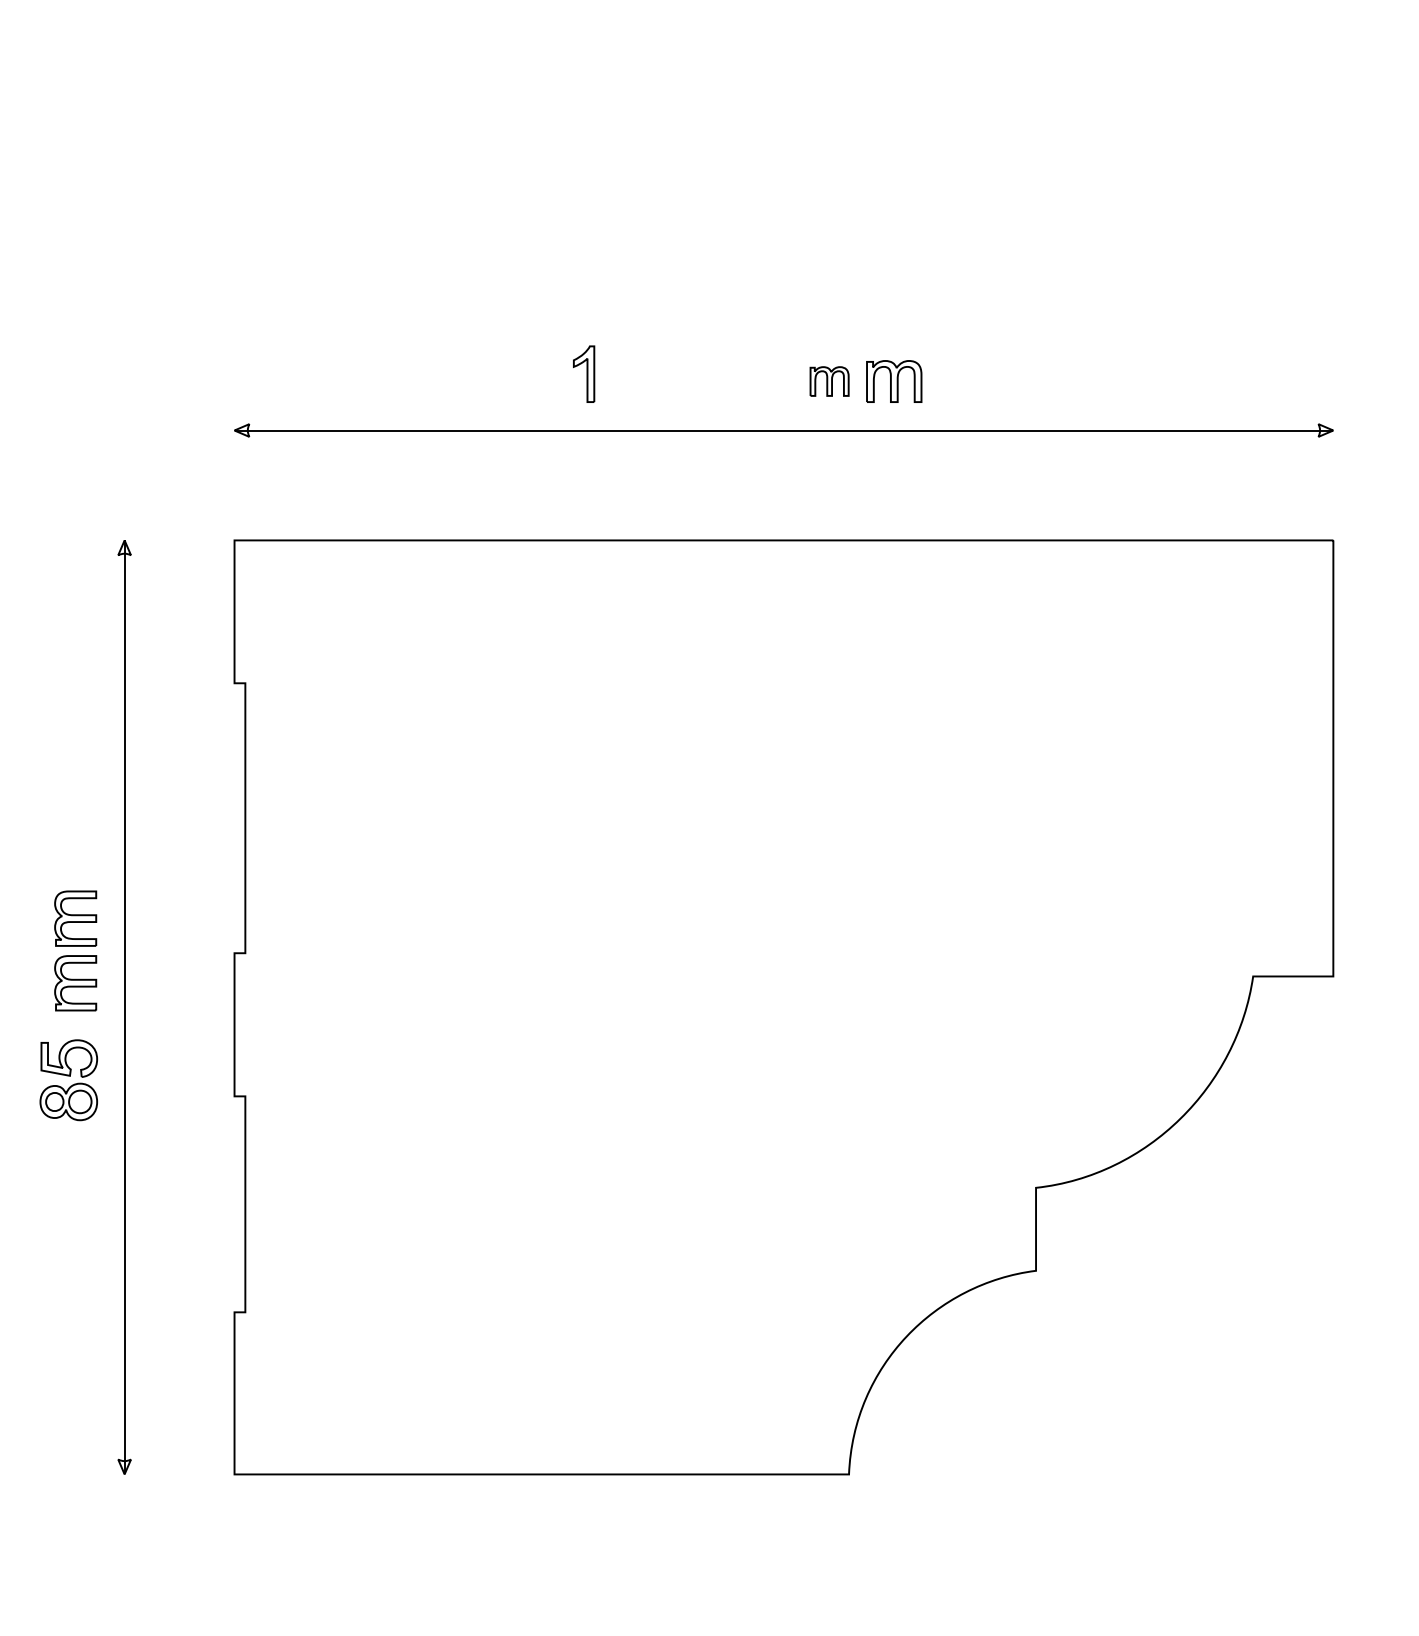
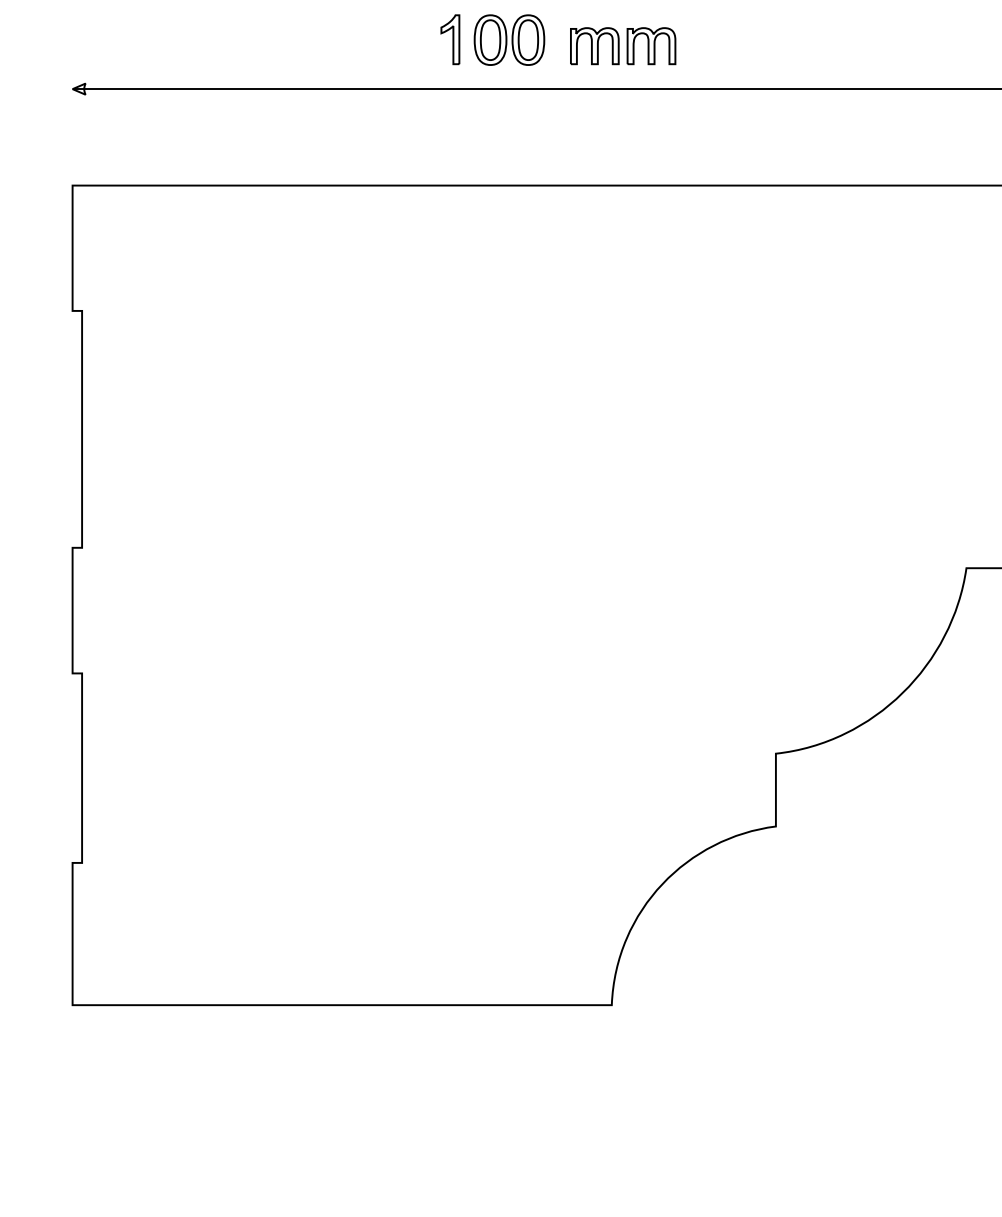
part: (584, 373) -> (450, 39), moved
part: (731, 374) -> (508, 39), added
part: (829, 381) -> (594, 46), size x1.43

